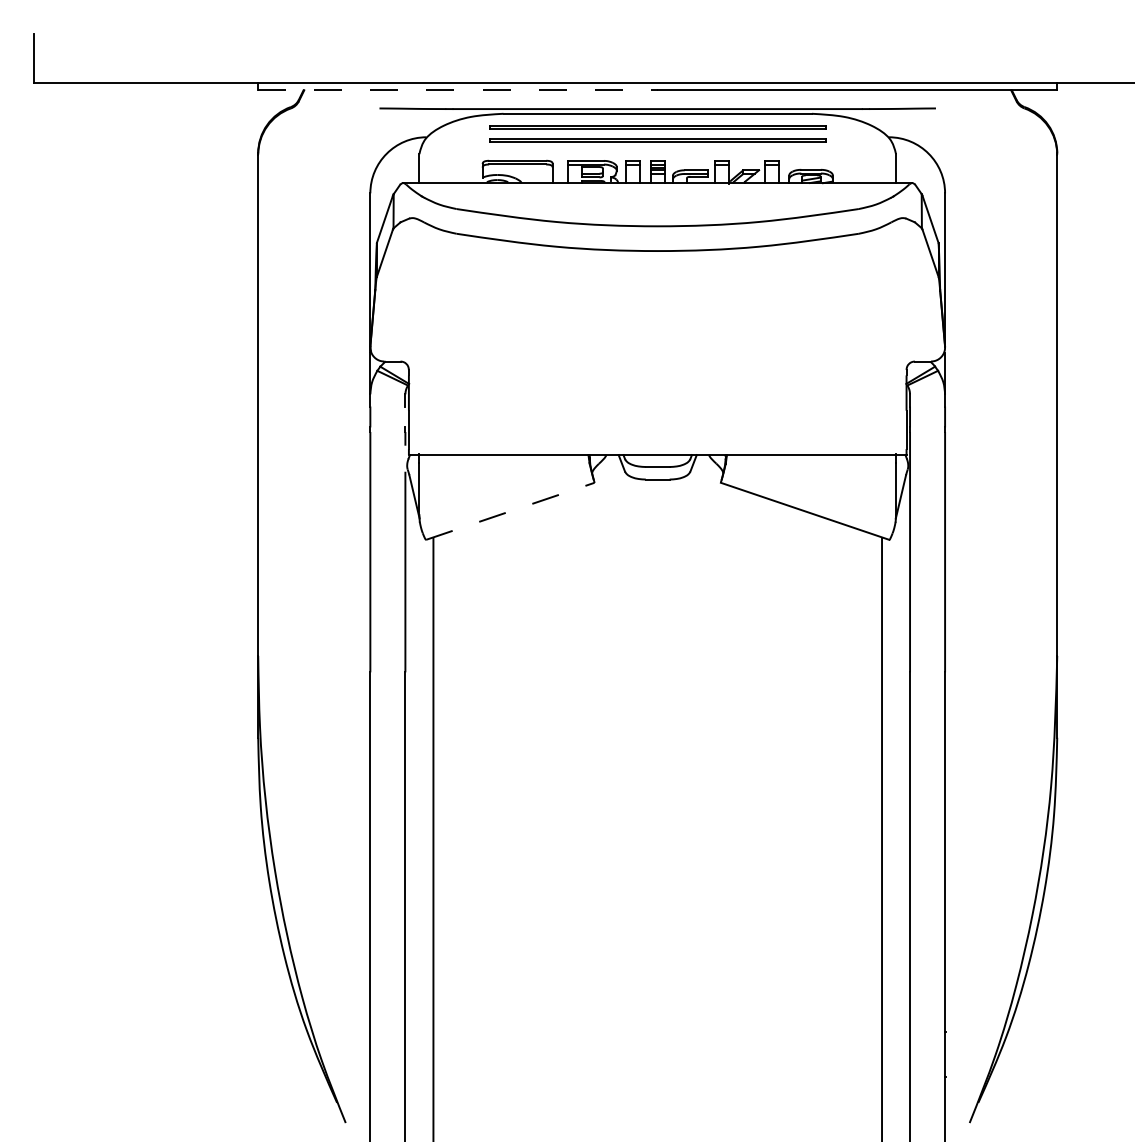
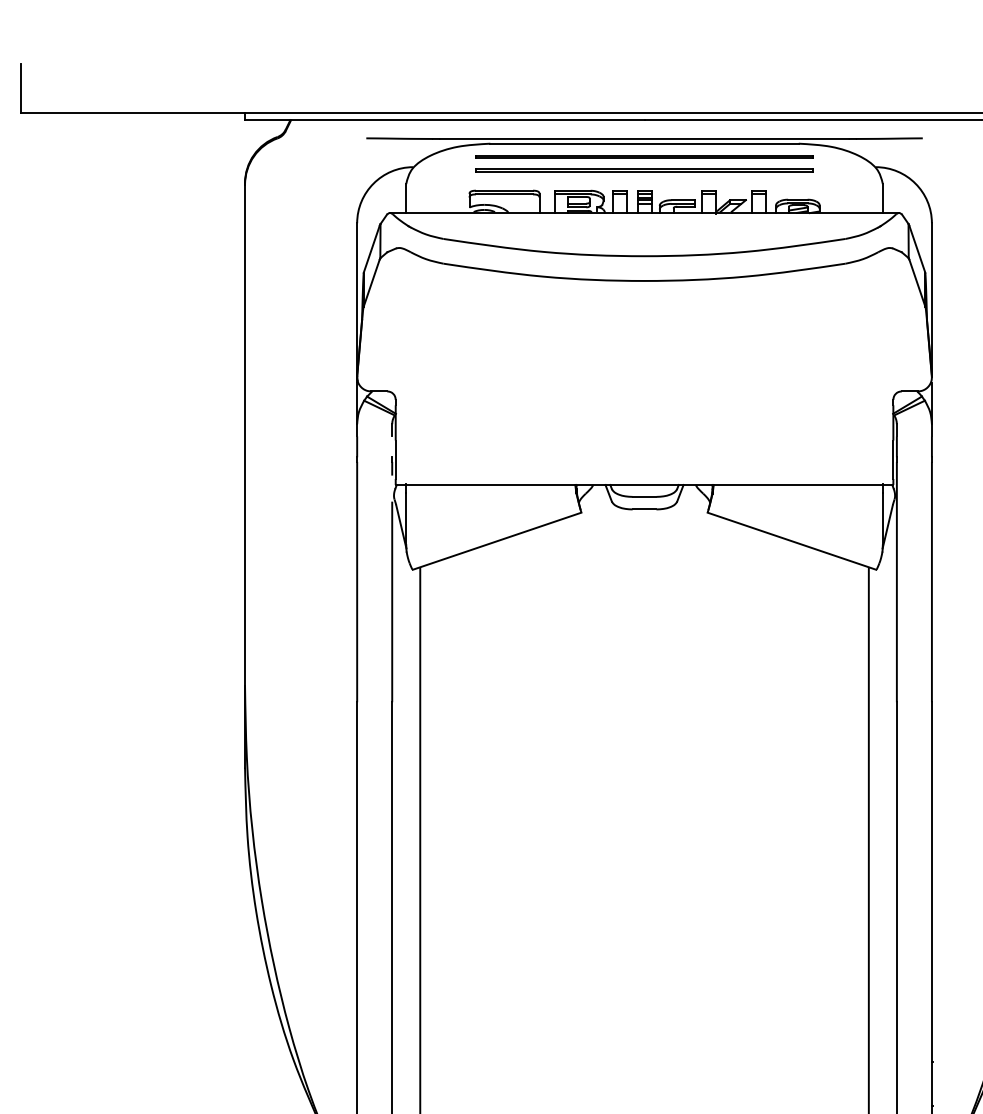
line: (457, 90) -> (444, 120), dashed -> solid
line: (510, 511) -> (497, 541), dashed -> solid

